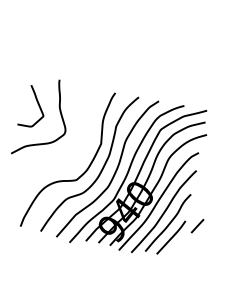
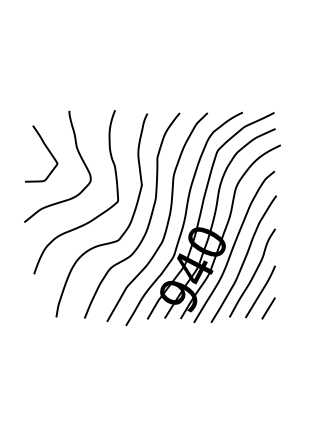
curve: (59, 161) -> (91, 219), added
line: (197, 226) -> (268, 308), moved

